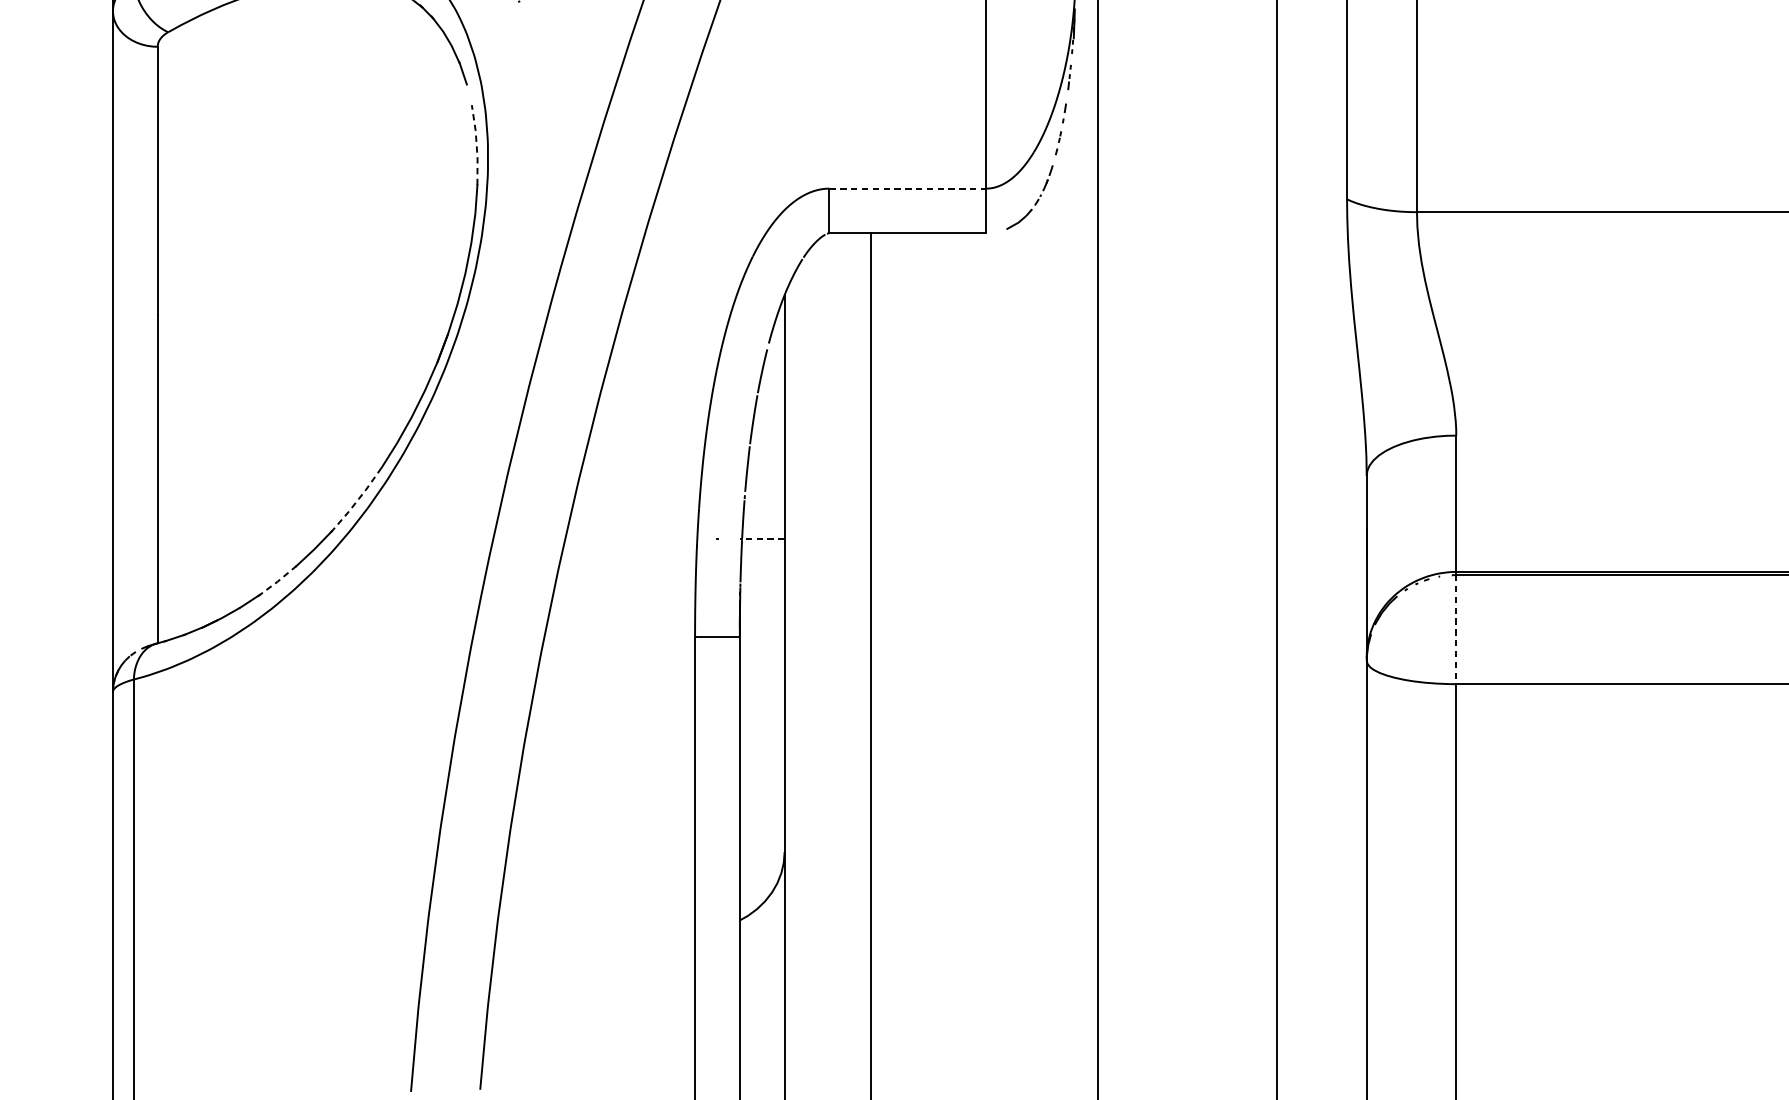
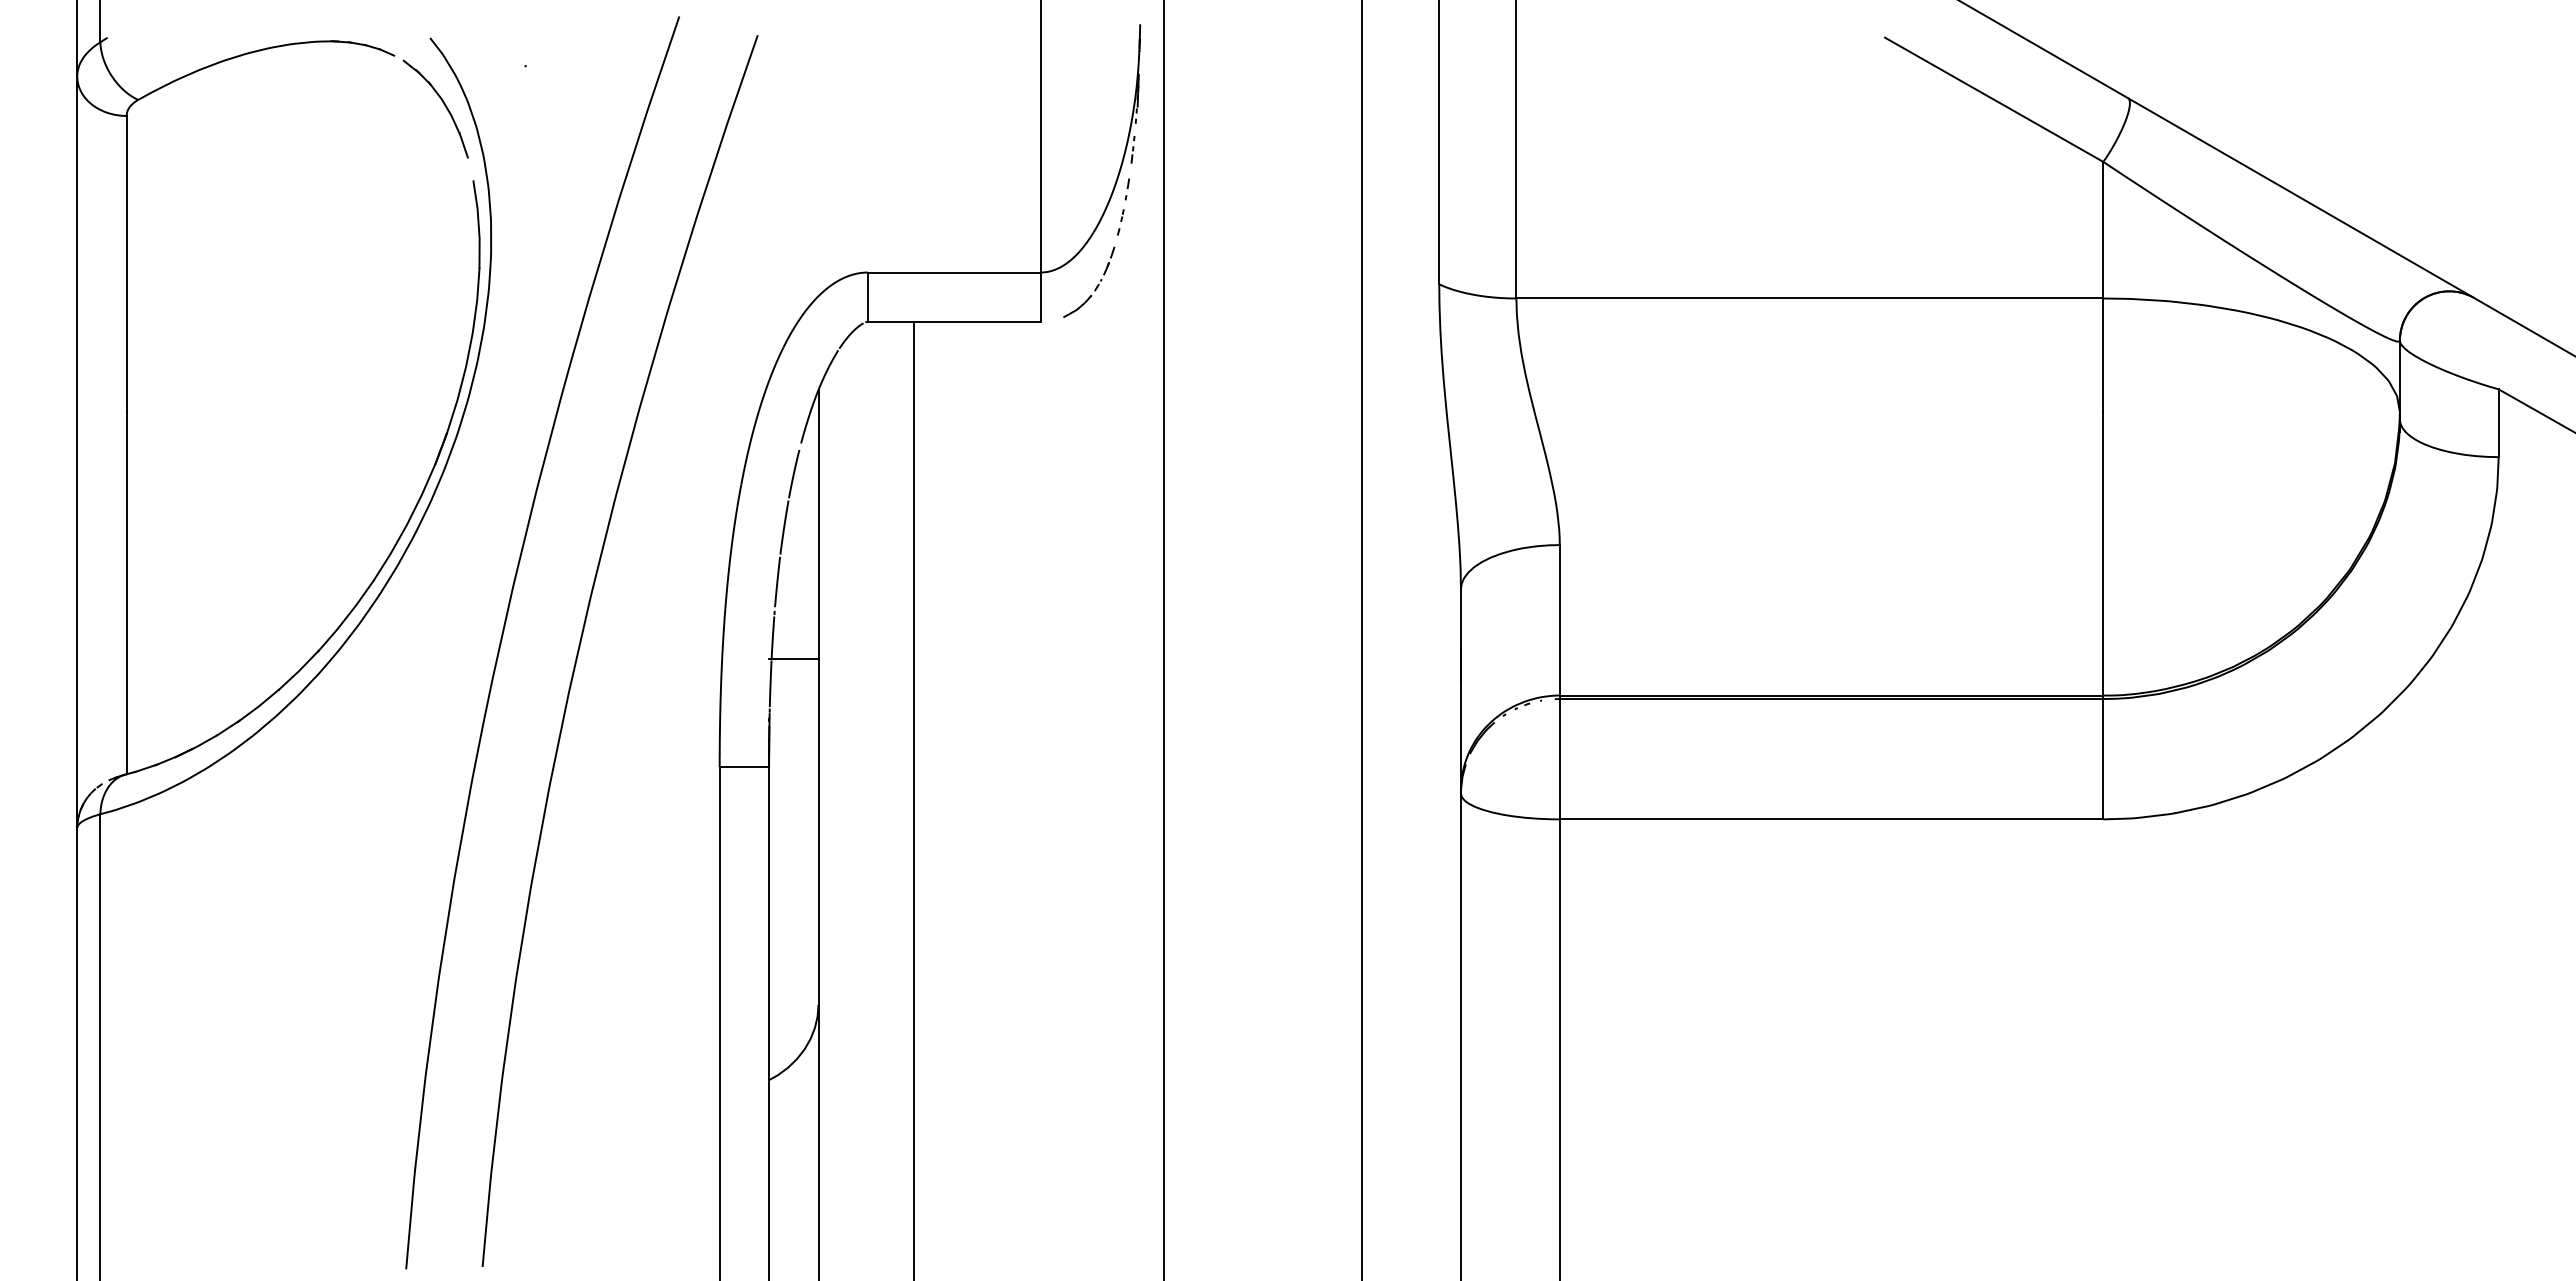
line: (476, 145) -> (478, 224), dashed -> solid
line: (907, 188) -> (954, 272), dashed -> solid
line: (357, 500) -> (347, 616), dashed -> solid
line: (762, 539) -> (794, 659), dashed -> solid
line: (278, 581) -> (259, 706), dashed -> solid
line: (1456, 629) -> (1559, 759), dashed -> solid

